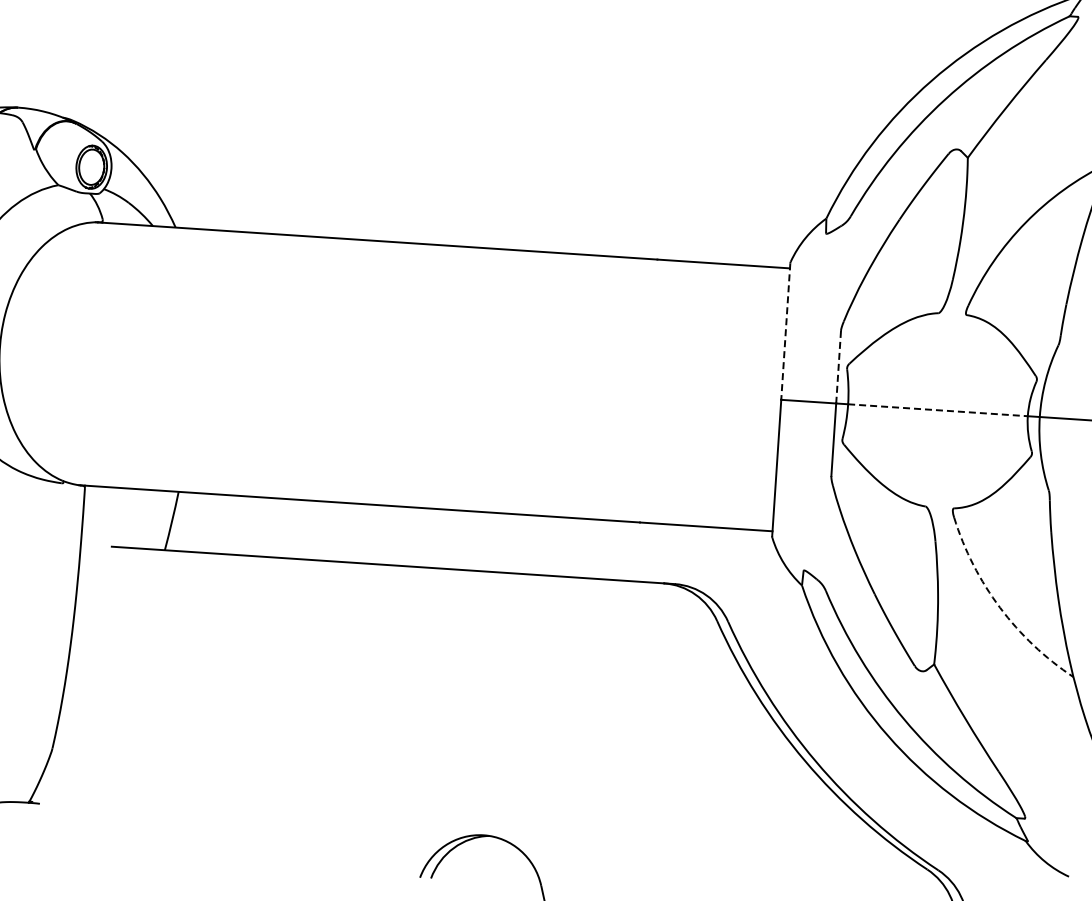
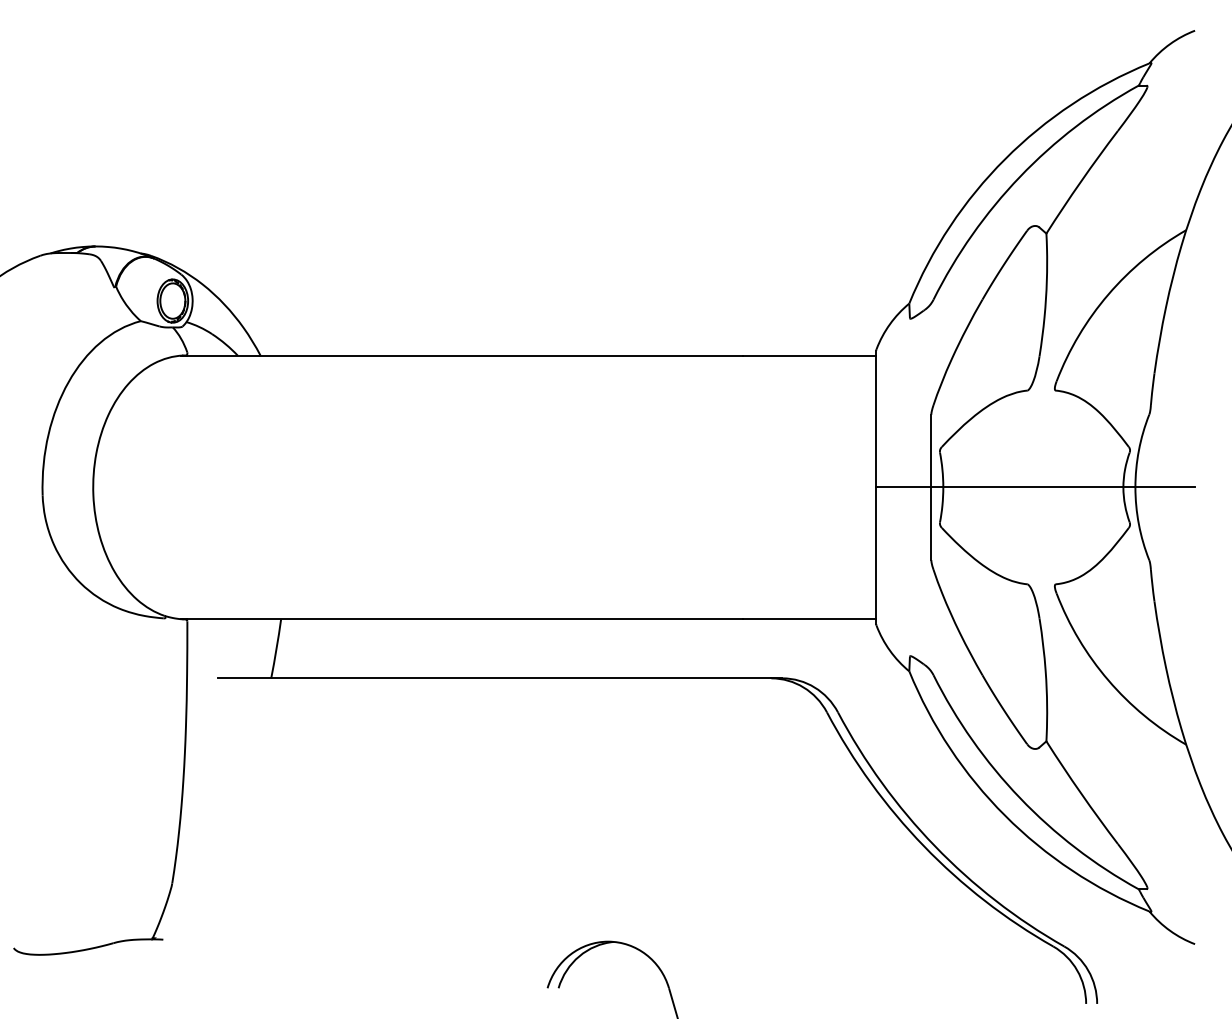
line: (785, 332) -> (876, 419), dashed -> solid
line: (838, 367) -> (931, 451), dashed -> solid
line: (938, 410) -> (1033, 487), dashed -> solid
arc: (1000, 607) -> (1108, 680), dashed -> solid

